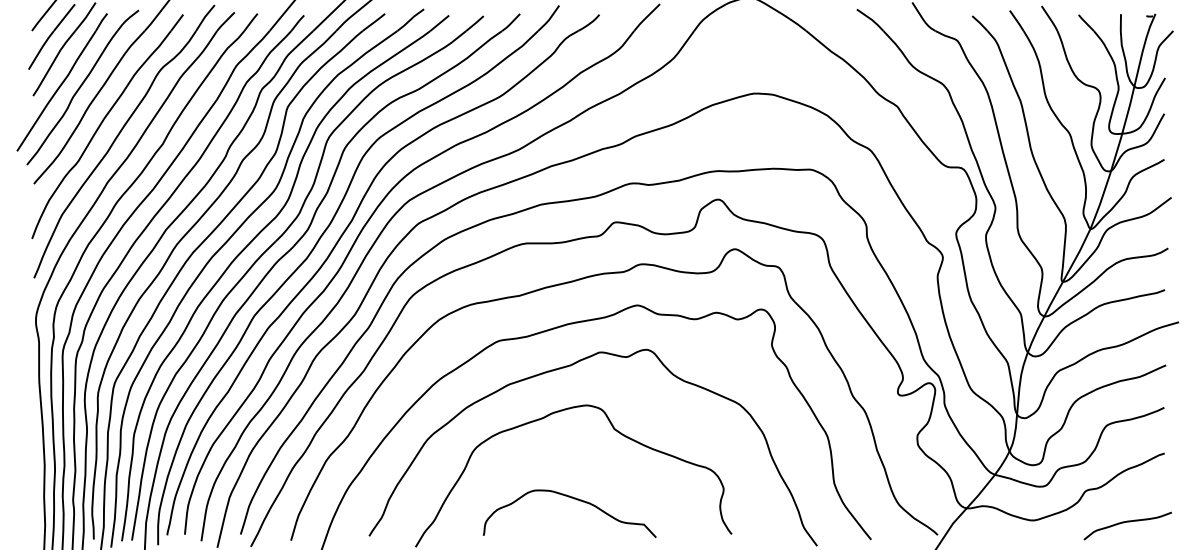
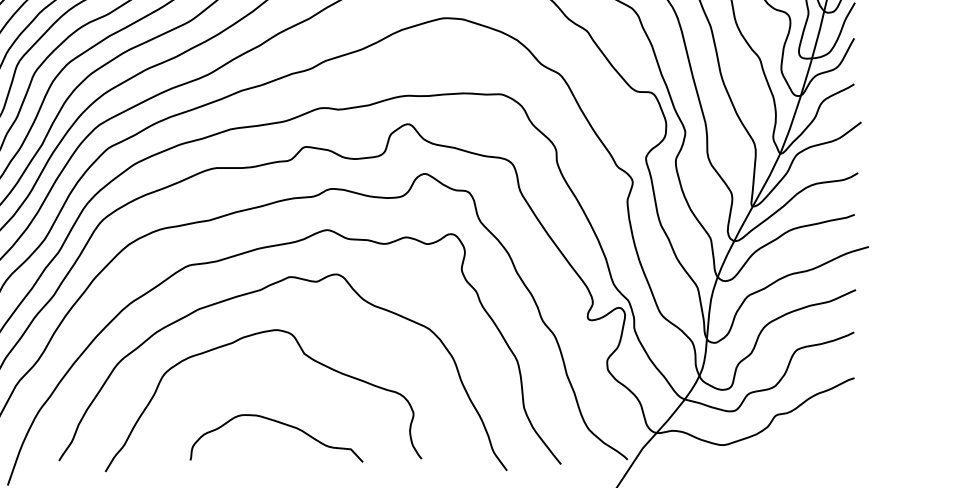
curve: (574, 499) -> (281, 424), moved
curve: (1127, 522) -> (817, 447), removed

